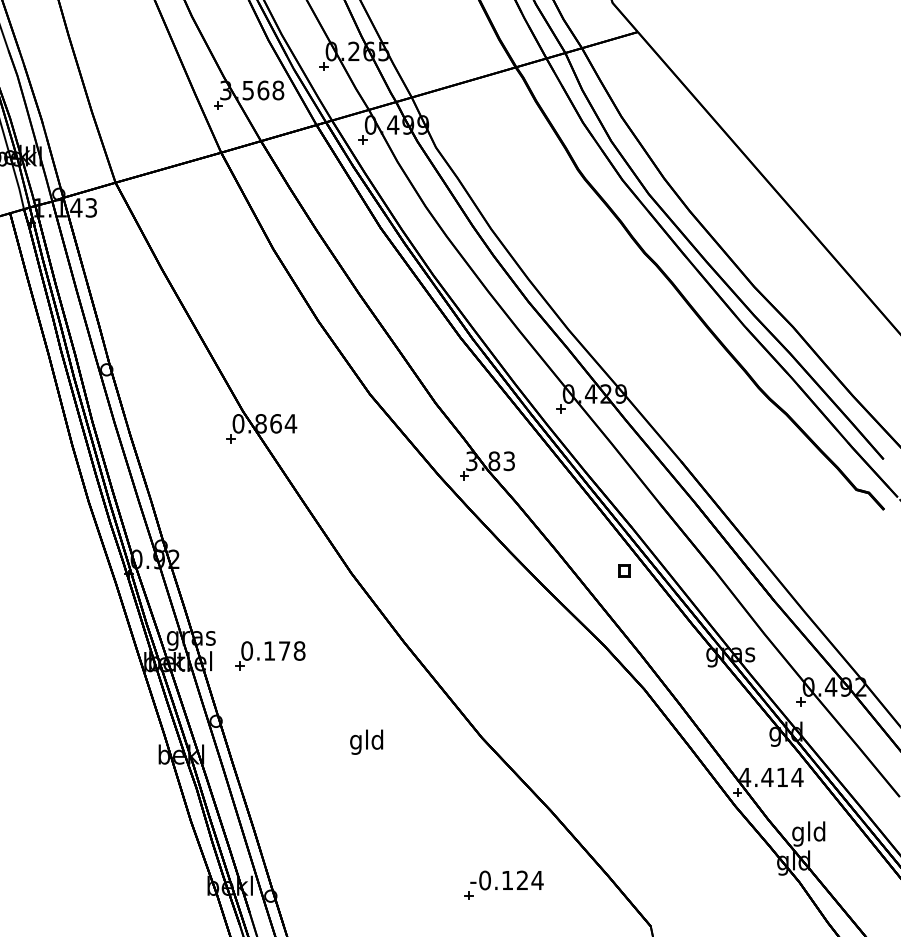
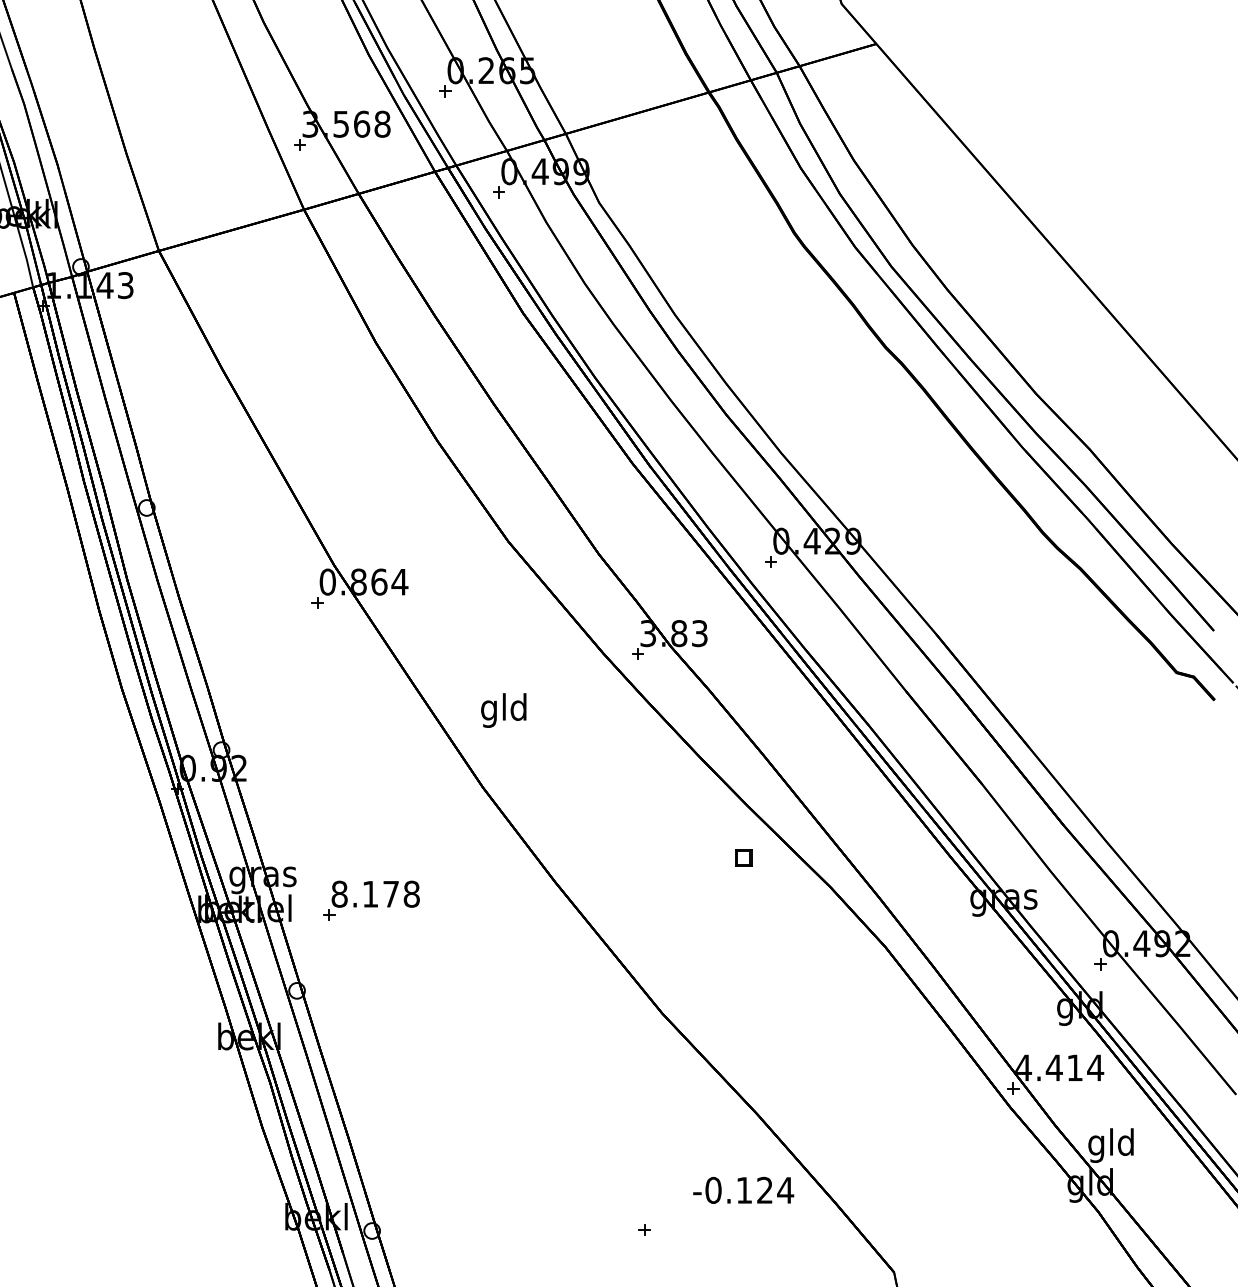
part: (624, 570) -> (743, 857), moved
text: (247, 651) -> (339, 894), 0.178 -> 8.178
text: (366, 742) -> (503, 710), moved
text: (506, 879) -> (743, 1189), moved

